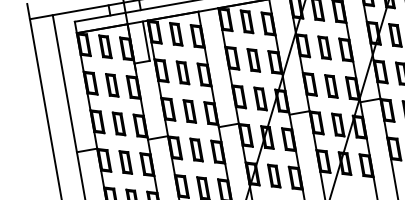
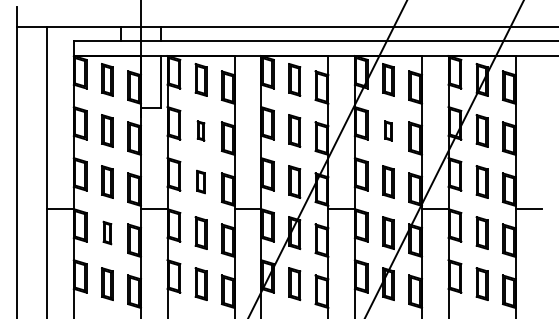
part: (324, 47) -> (388, 130), size x0.6
part: (182, 72) -> (200, 130), size x0.6
part: (189, 111) -> (200, 181), size x0.7
part: (125, 162) -> (107, 232), size x0.7

